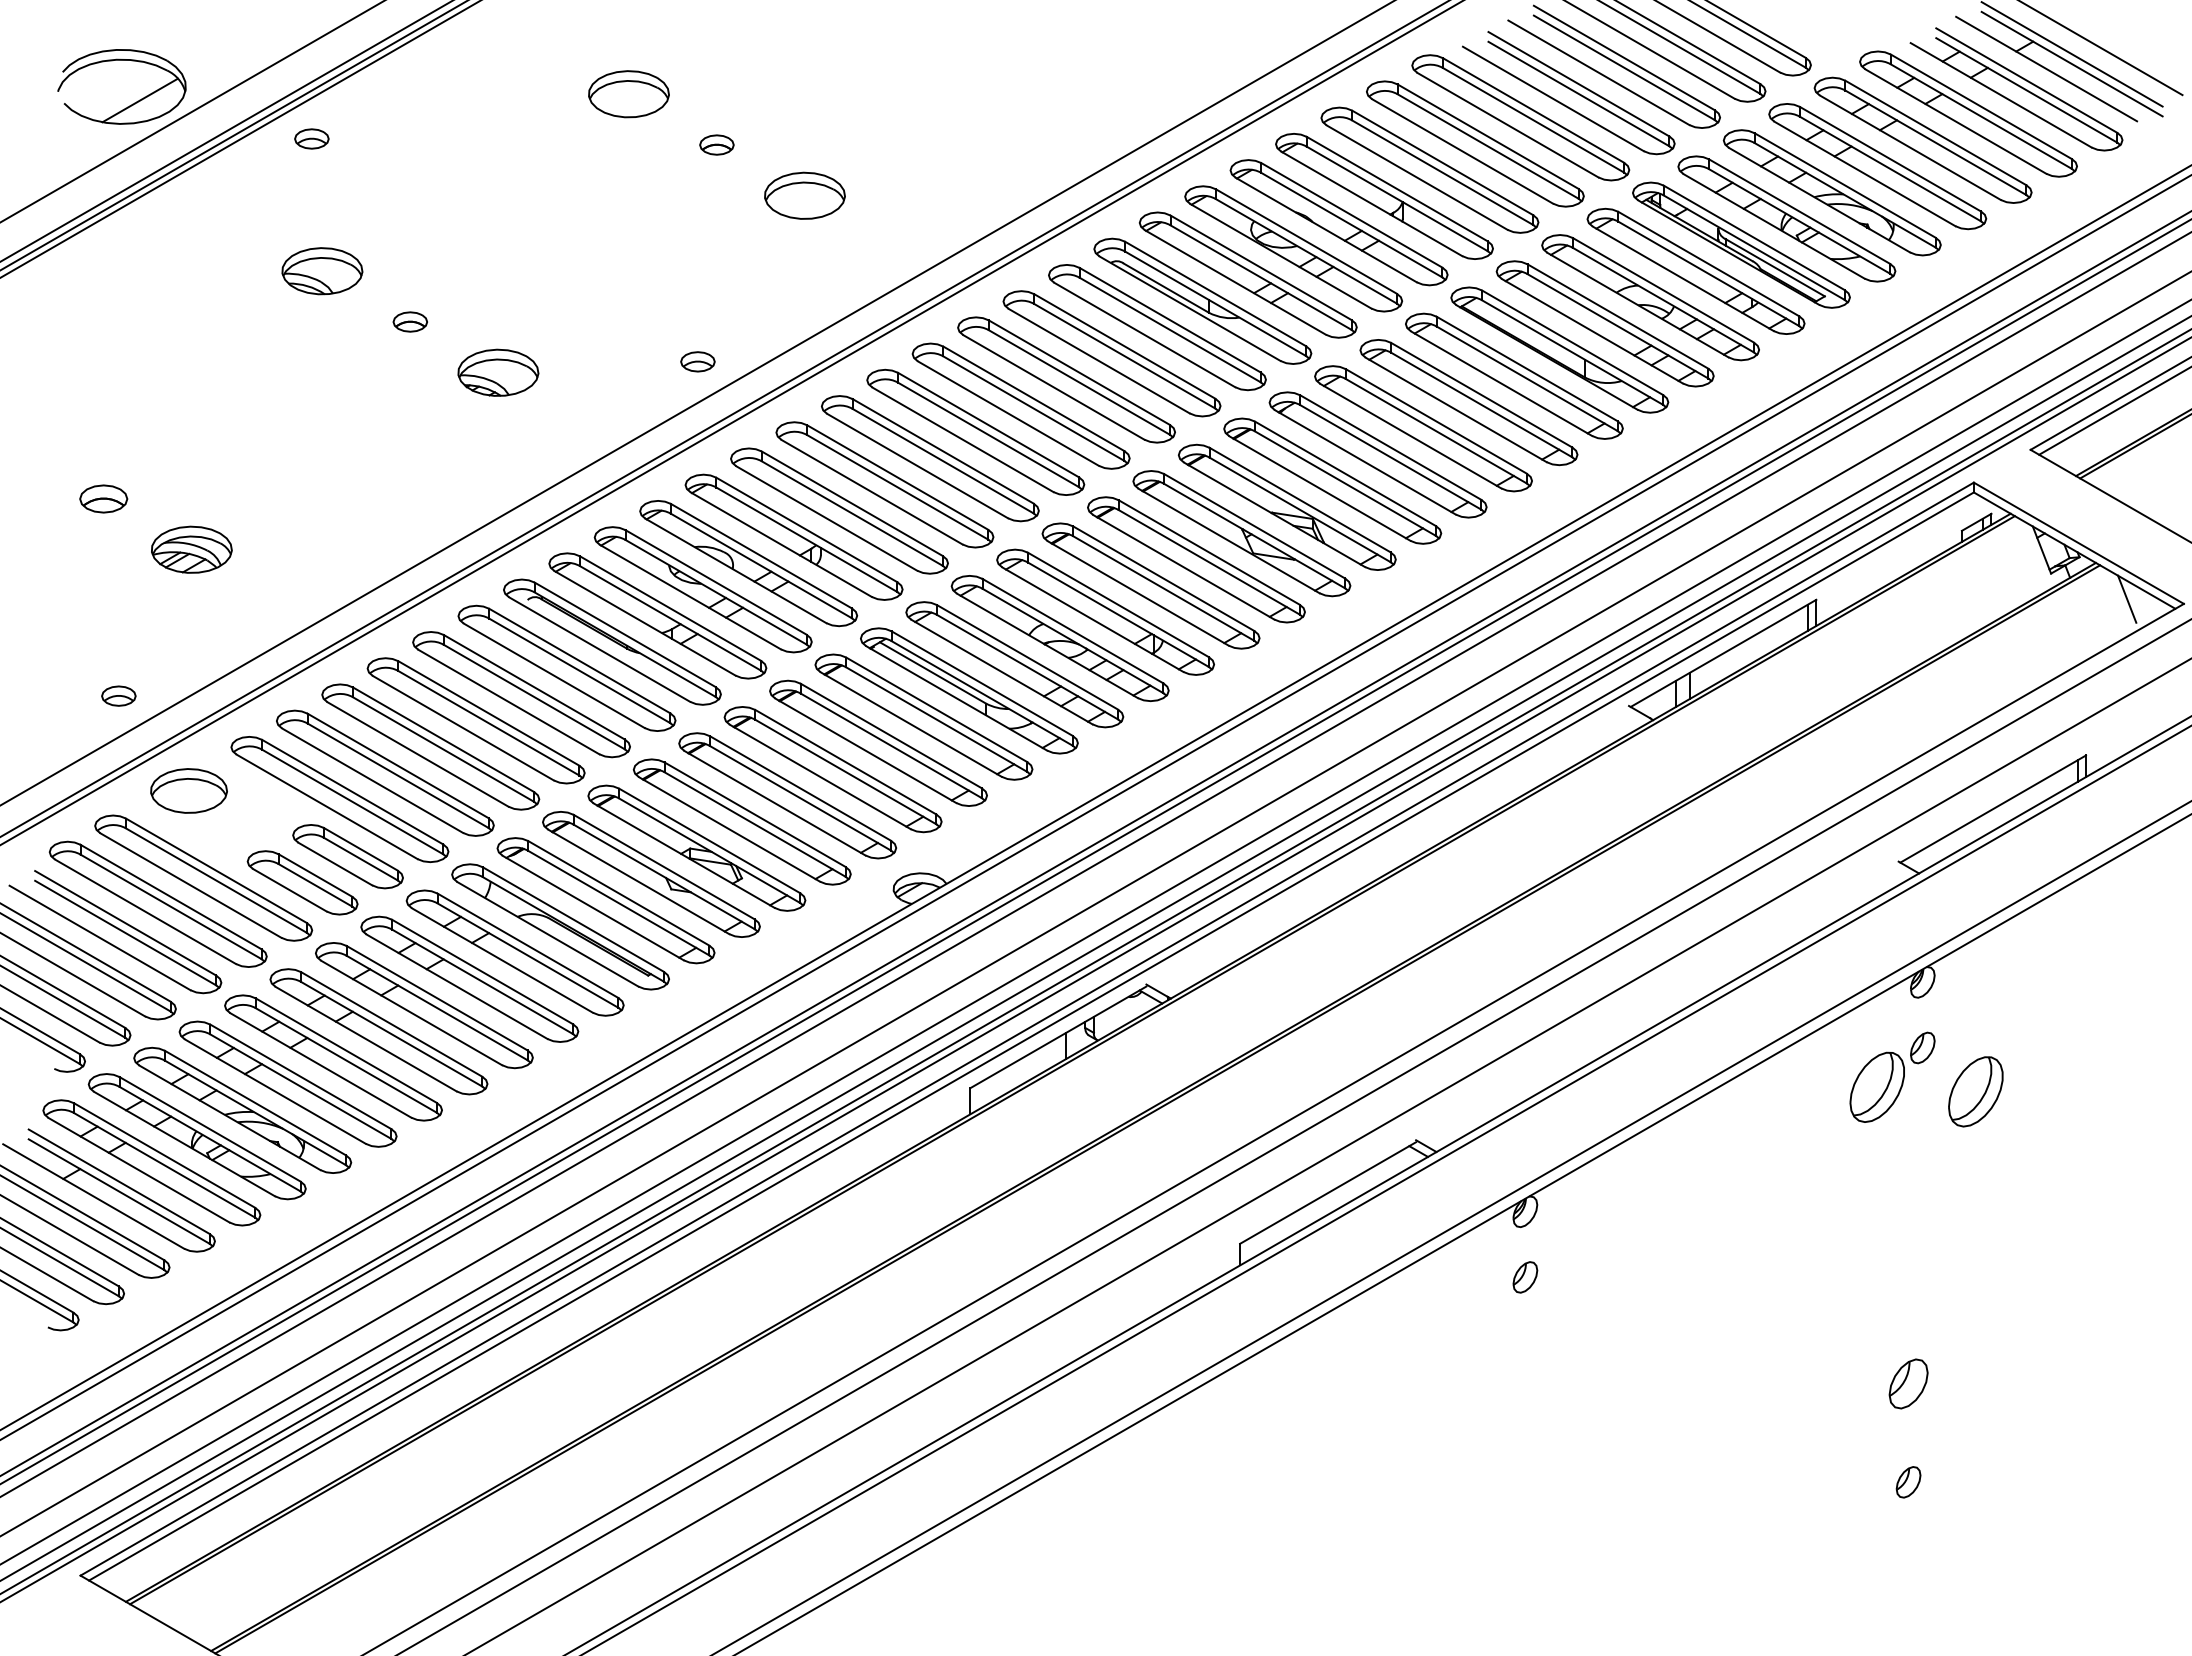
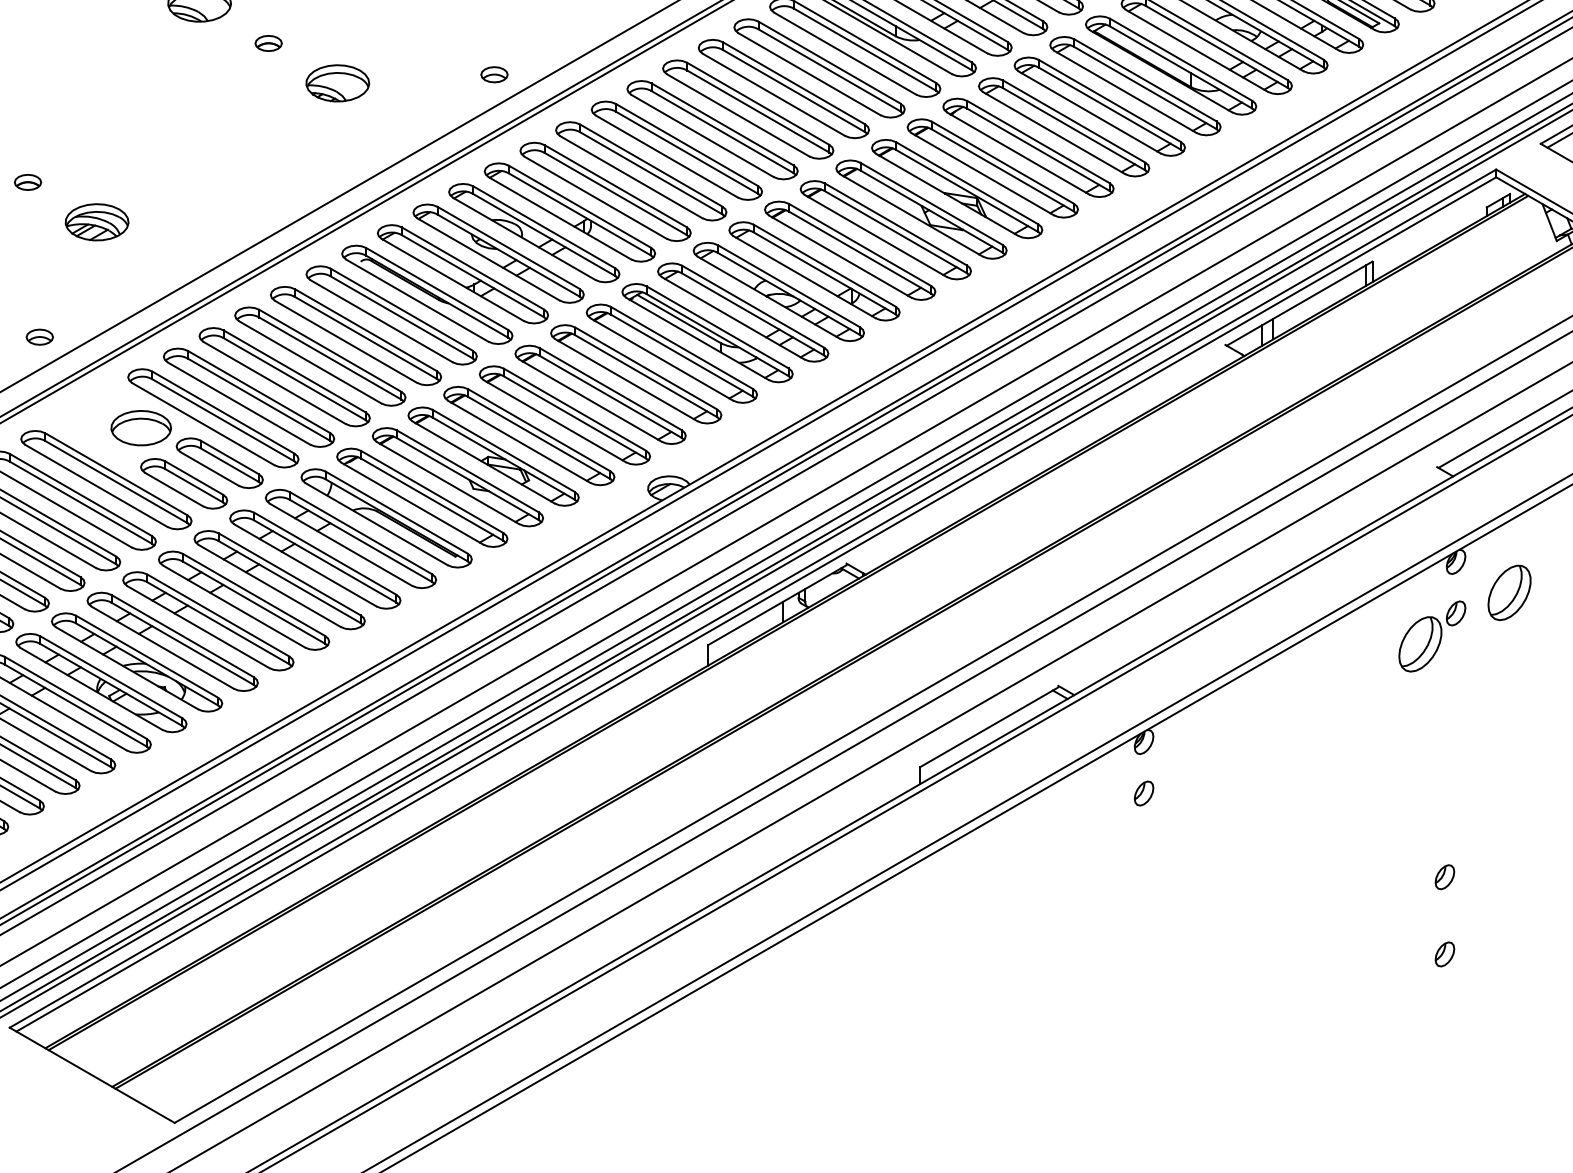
part: (103, 498) -> (27, 182), size x0.71
part: (188, 790) -> (140, 427), moved
part: (1975, 1091) -> (1509, 592), moved
part: (1908, 1383) -> (1444, 876), size x0.62

